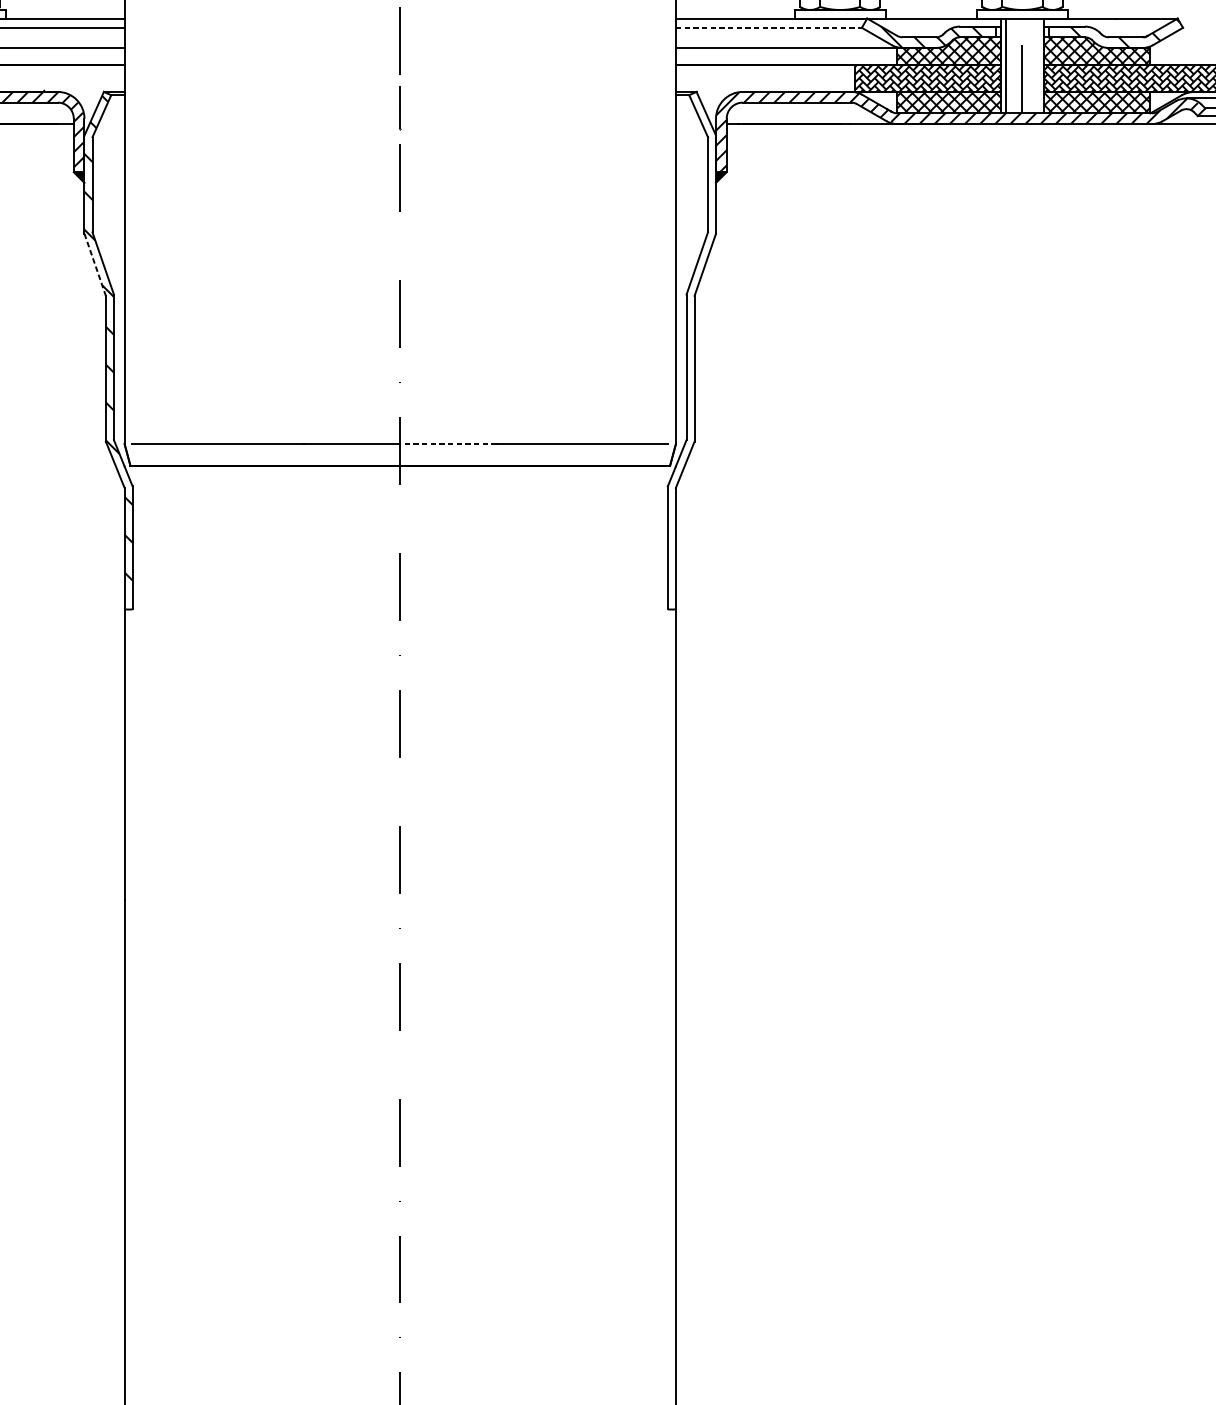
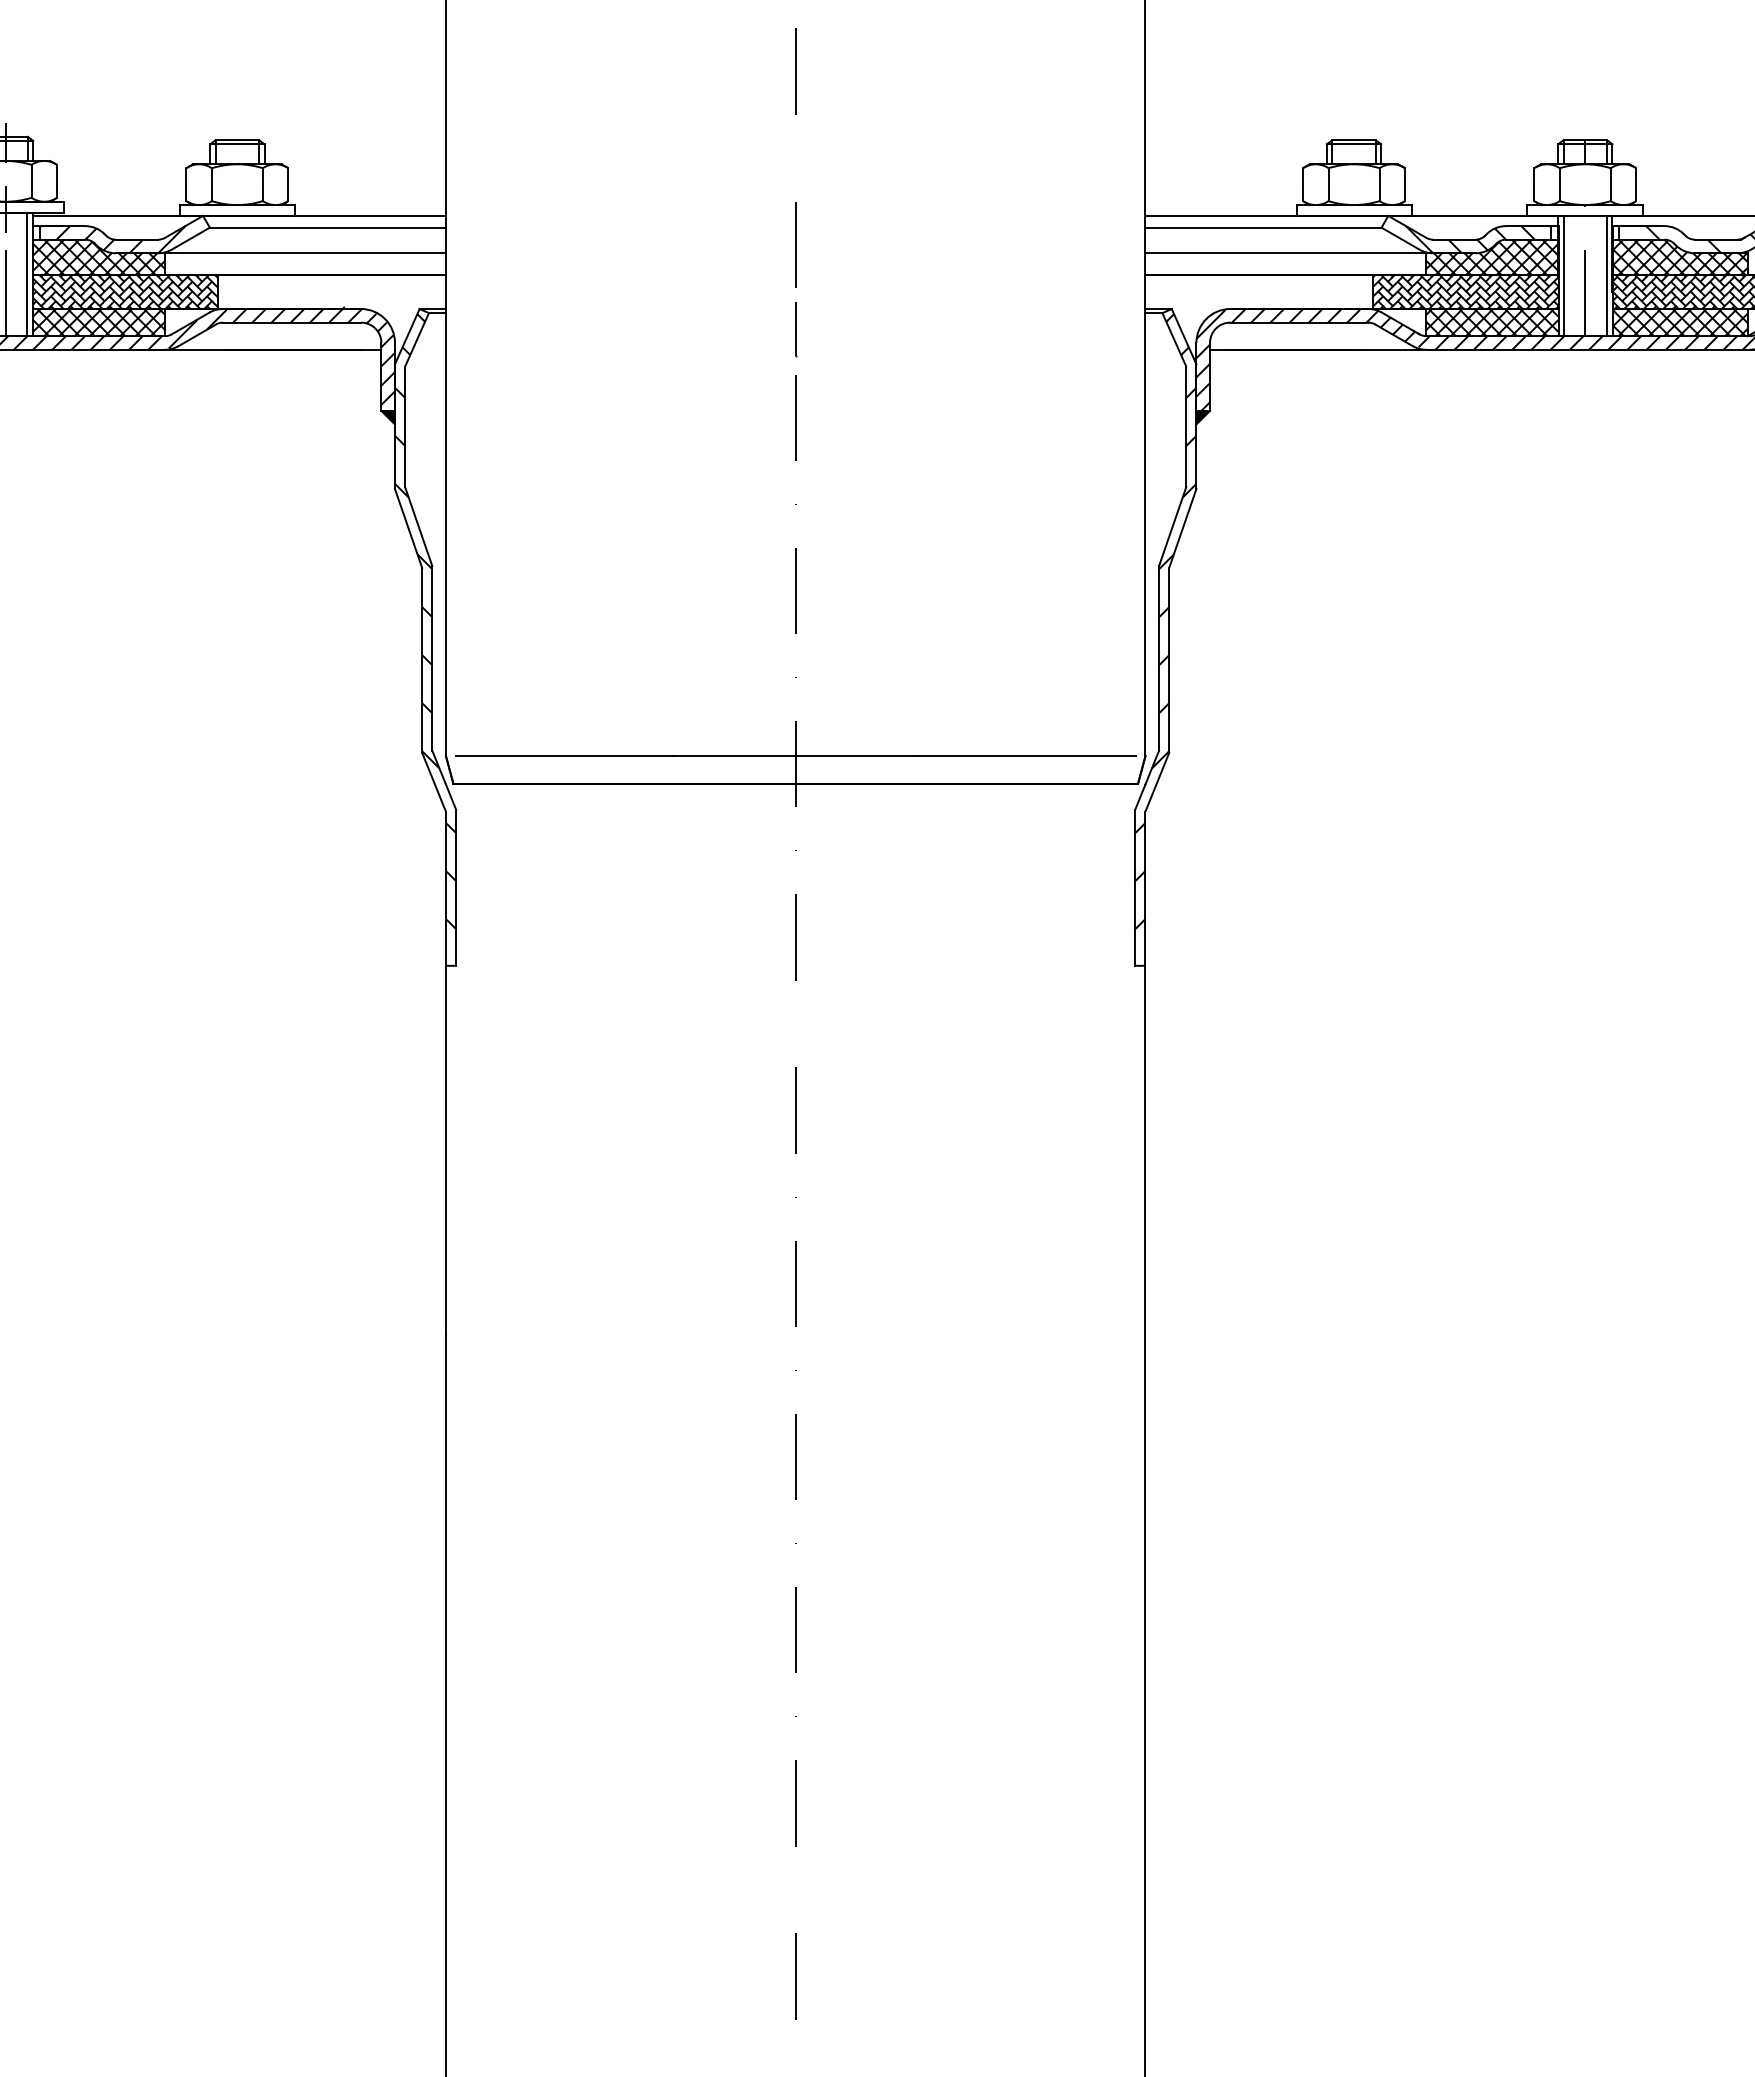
line: (769, 27) -> (1264, 227), dashed -> solid
line: (1039, 65) -> (1607, 275), added
line: (95, 264) -> (408, 528), dashed -> solid
hatch: (691, 338) -> (1165, 621), added
line: (448, 444) -> (856, 756), dashed -> solid

